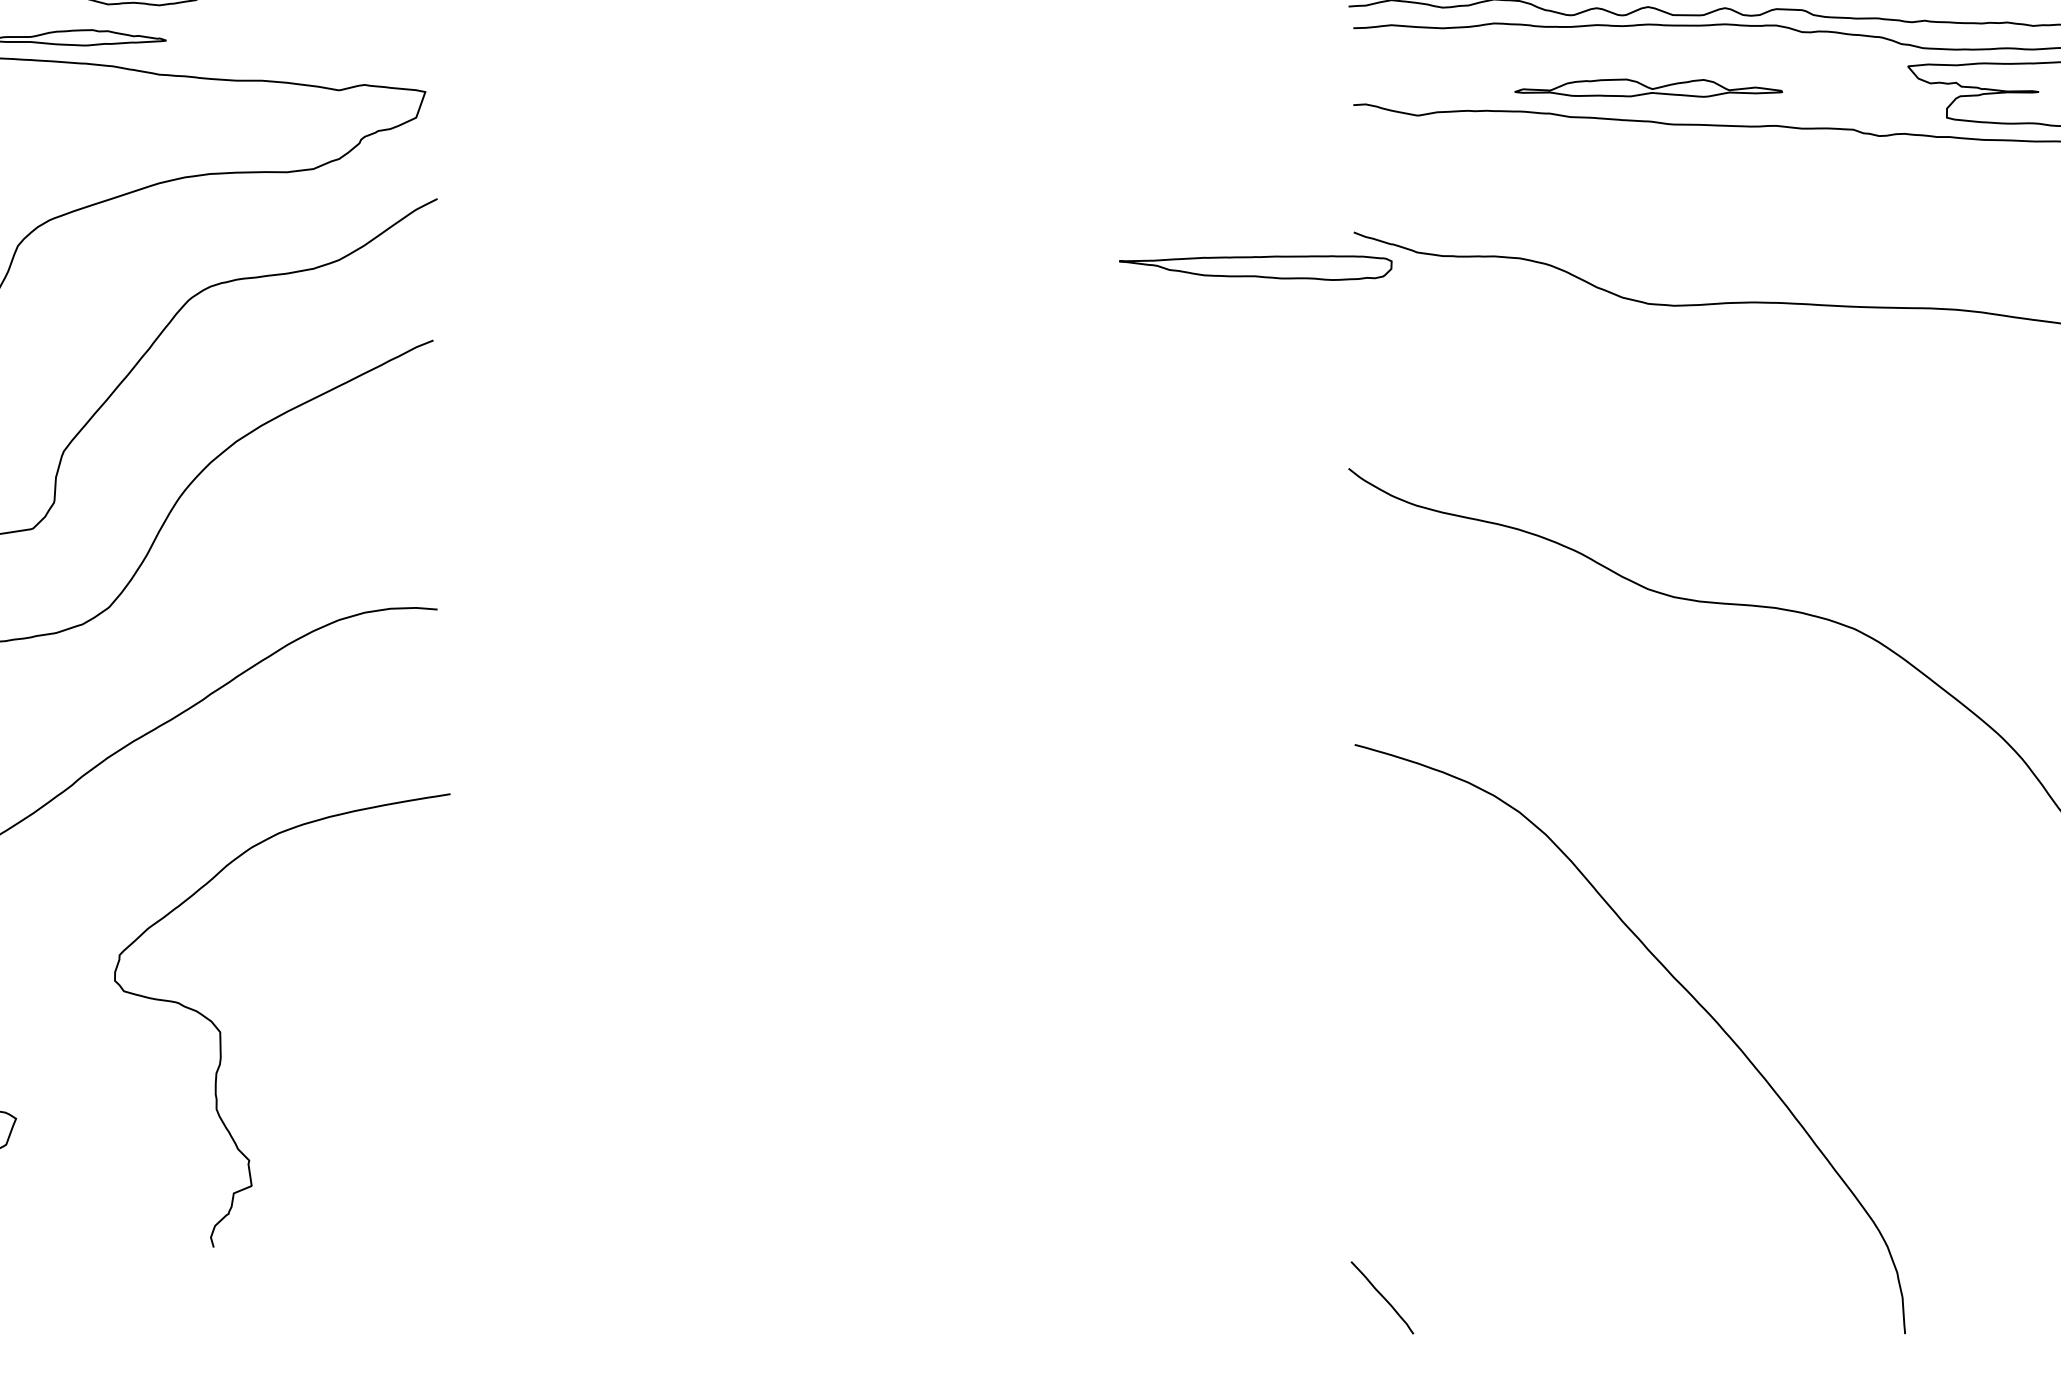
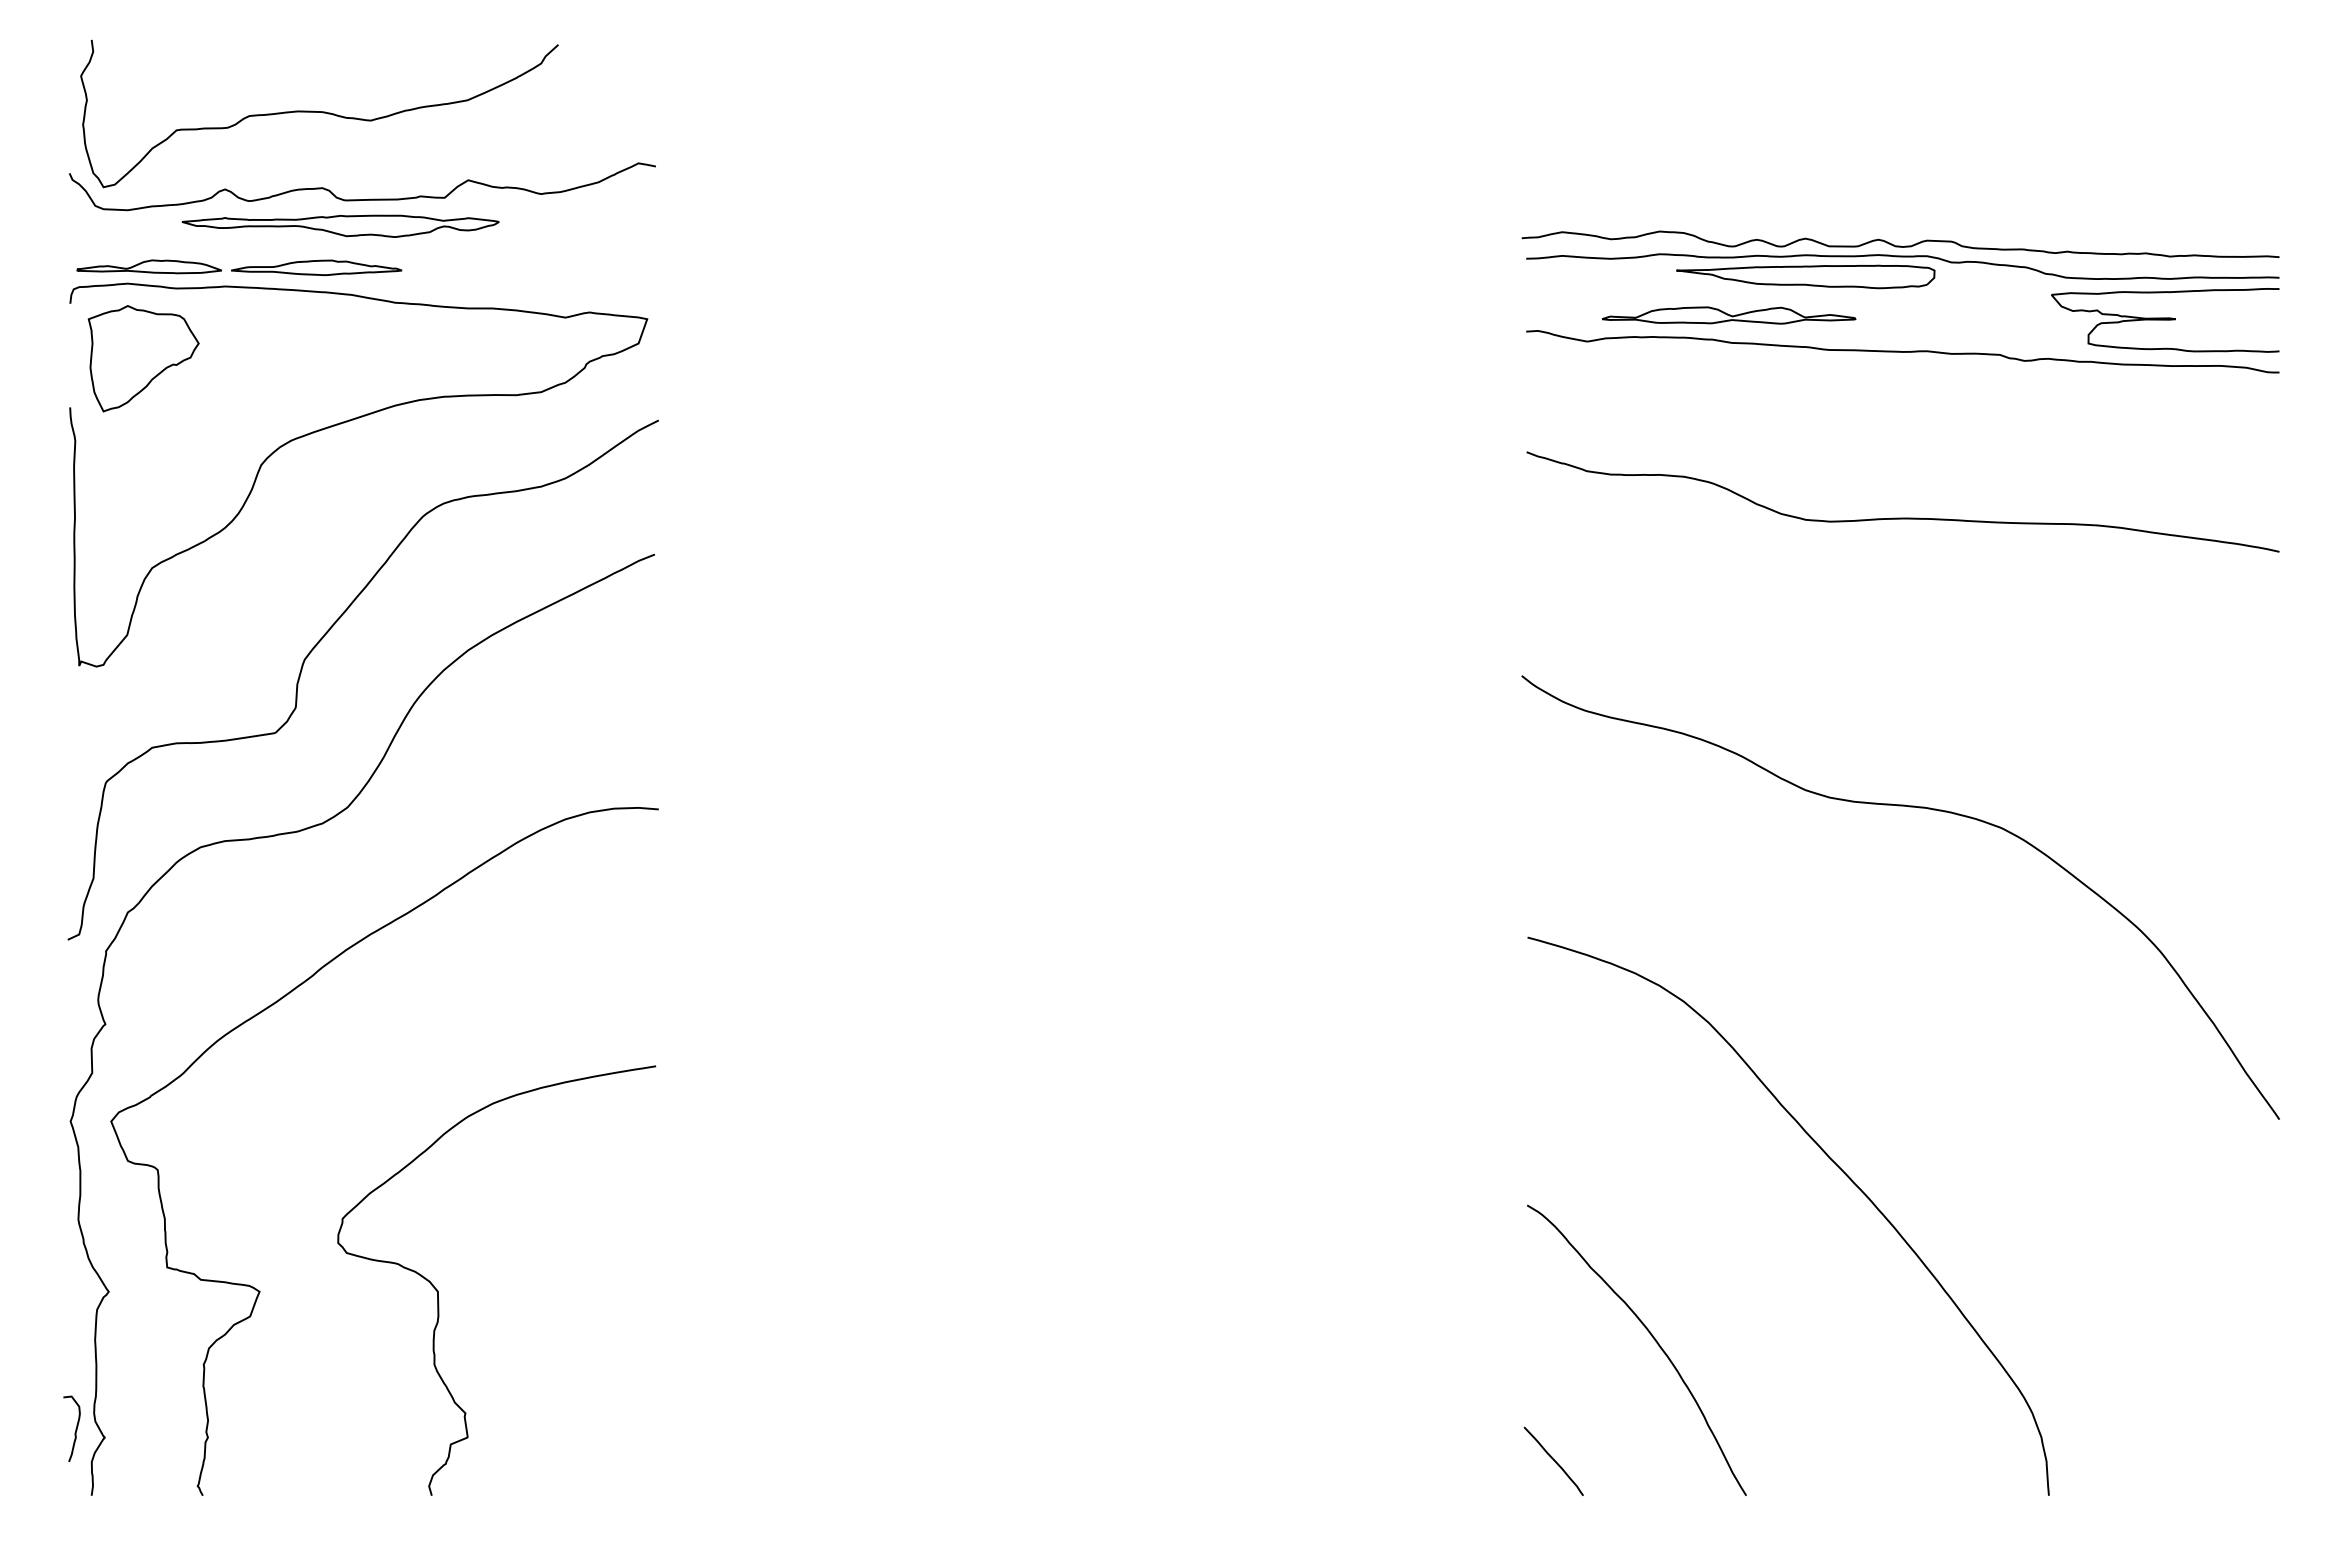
part: (1649, 88) -> (1729, 315), moved
part: (1255, 267) -> (1805, 276), moved
curve: (220, 1030) -> (438, 1290), moved
curve: (1487, 1169) -> (1653, 1339), added

